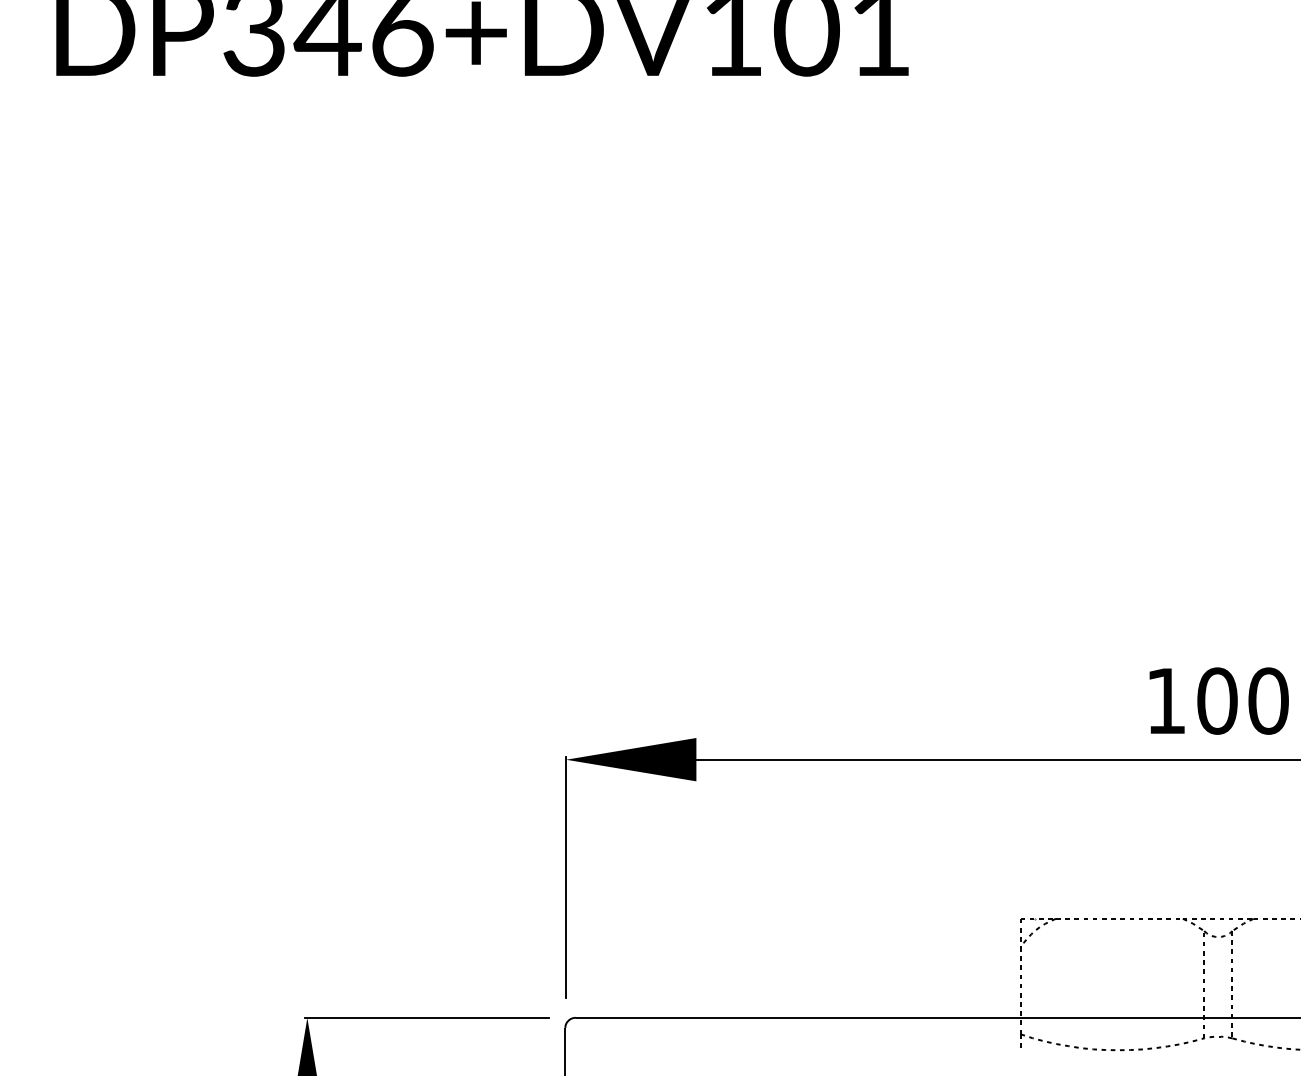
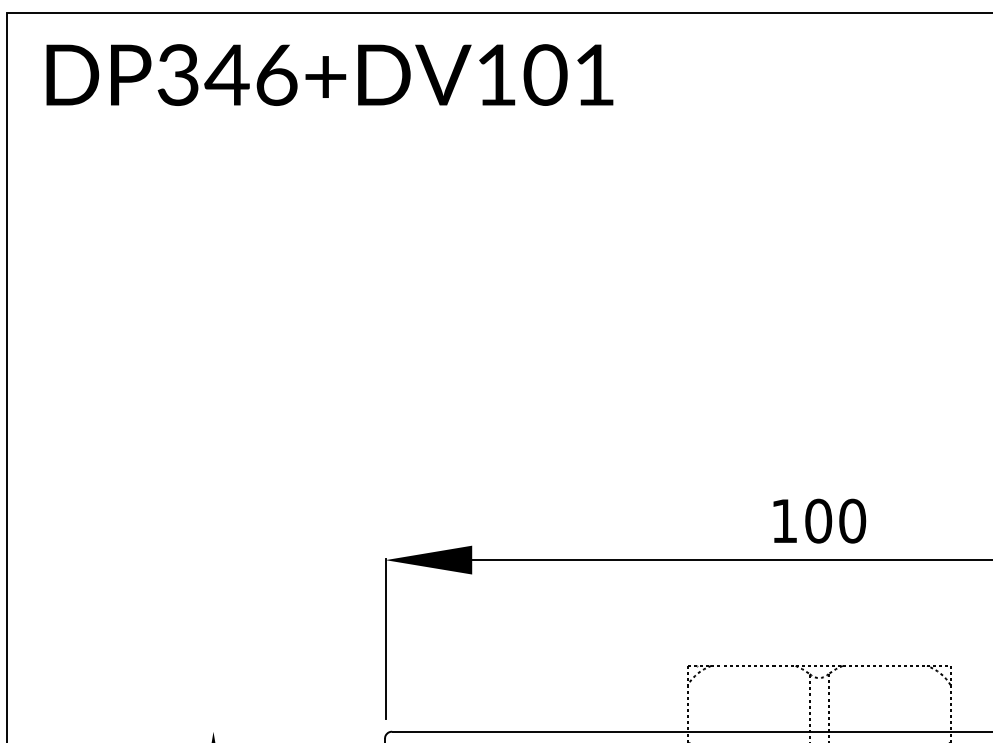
line: (426, 1017) -> (292, 731), removed

